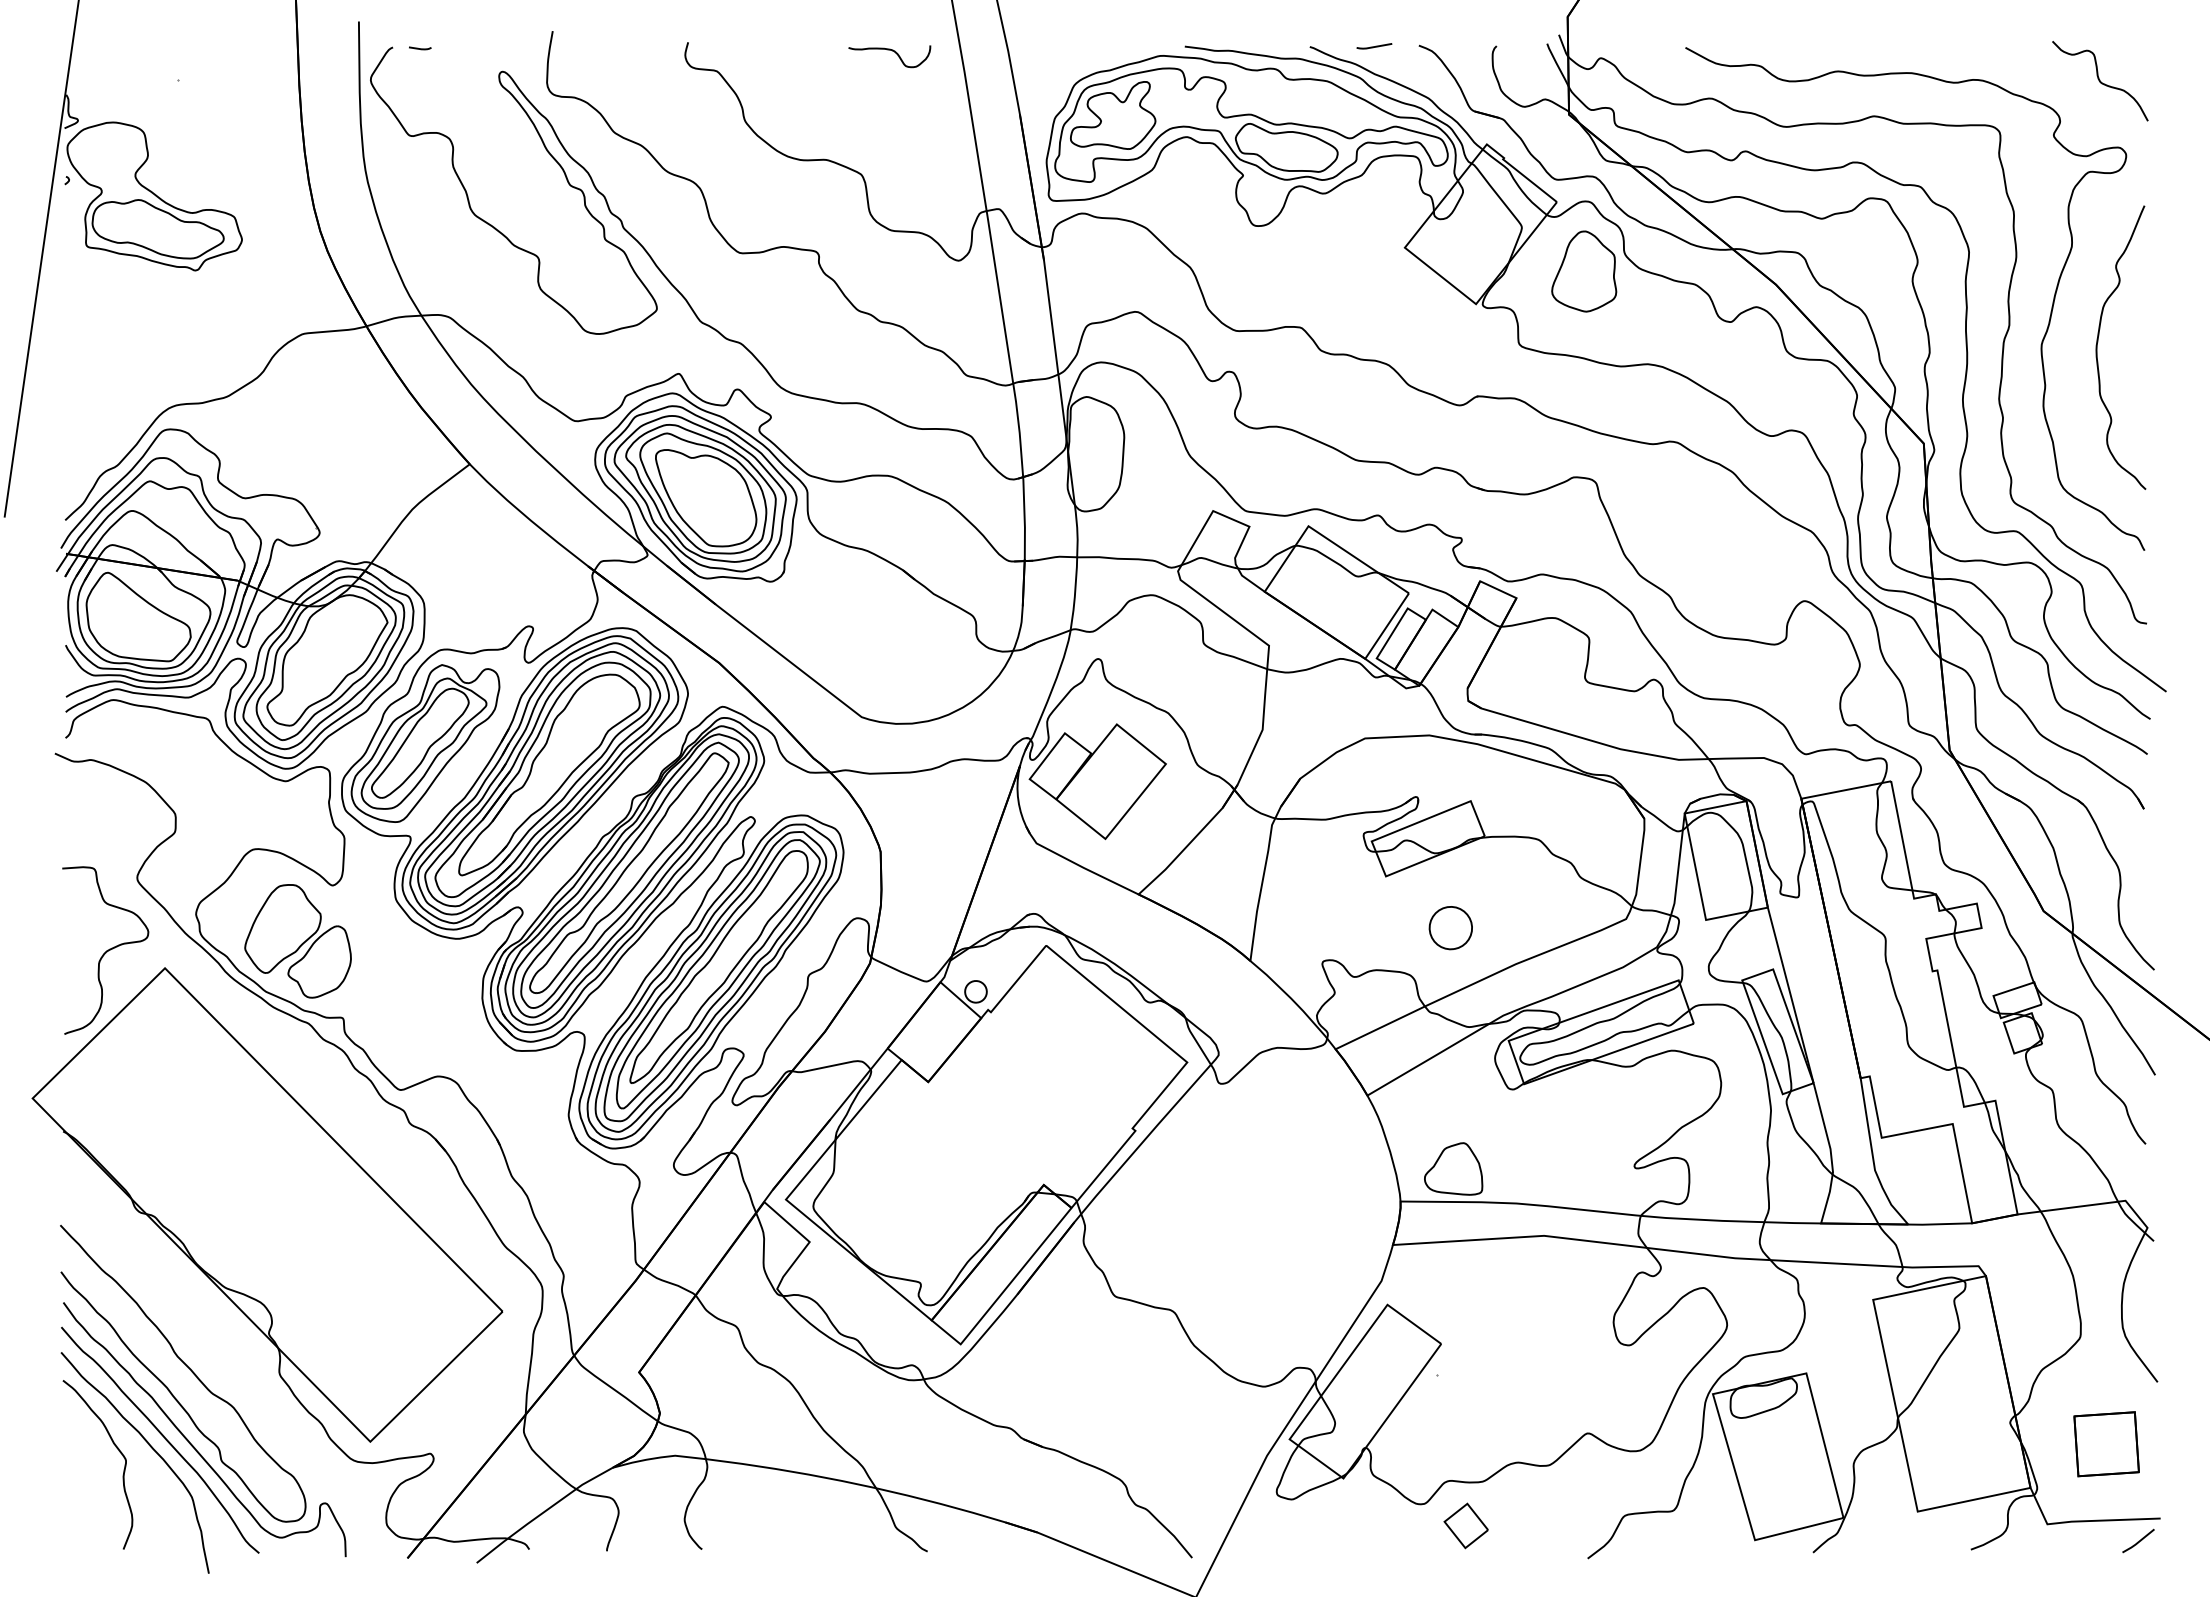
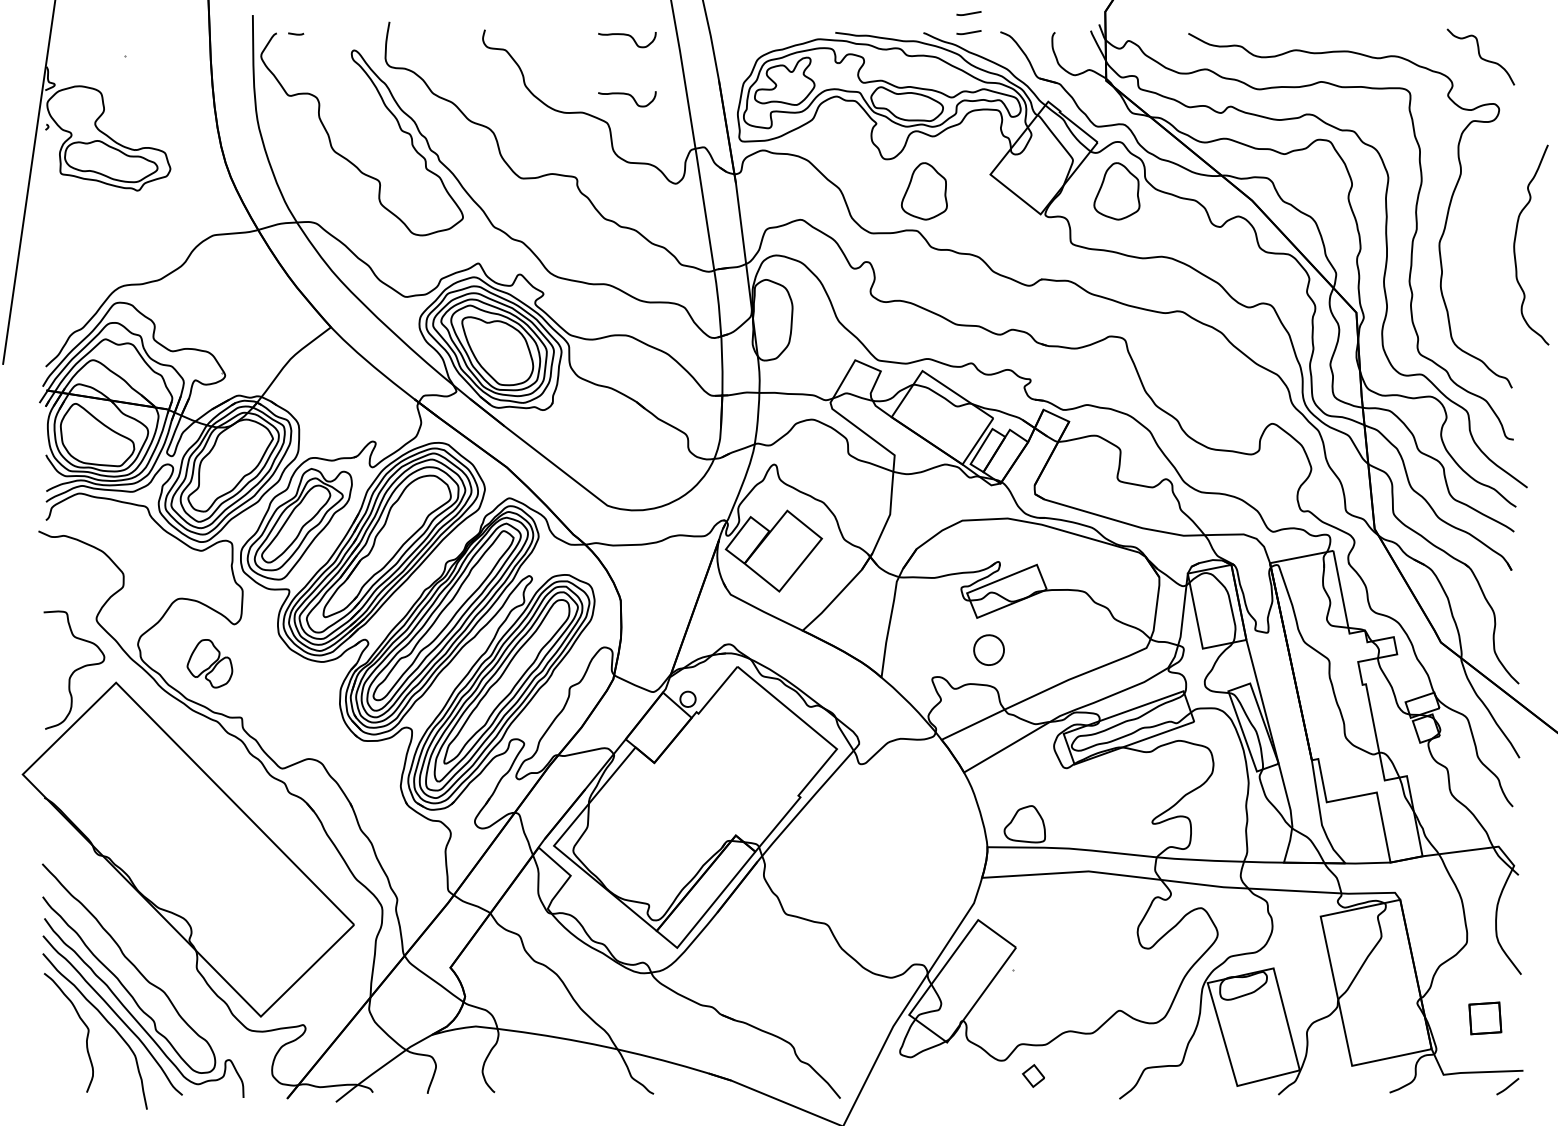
line: (1374, 19) -> (969, 13), added
curve: (892, 135) -> (629, 95), added
part: (1311, 271) -> (924, 191), added
curve: (2098, 342) -> (1515, 241), moved
part: (1450, 928) -> (988, 650), moved
part: (297, 941) -> (209, 663), size x0.6
part: (2106, 1444) -> (1485, 1018), size x0.7
part: (1465, 1525) -> (1033, 1075), size x0.7

